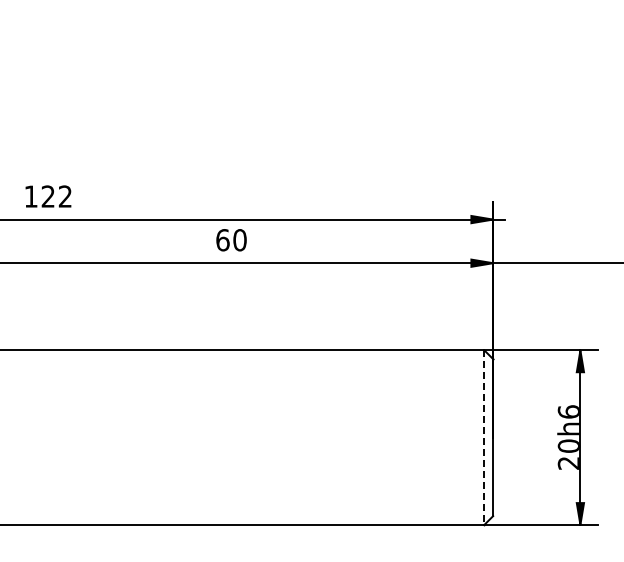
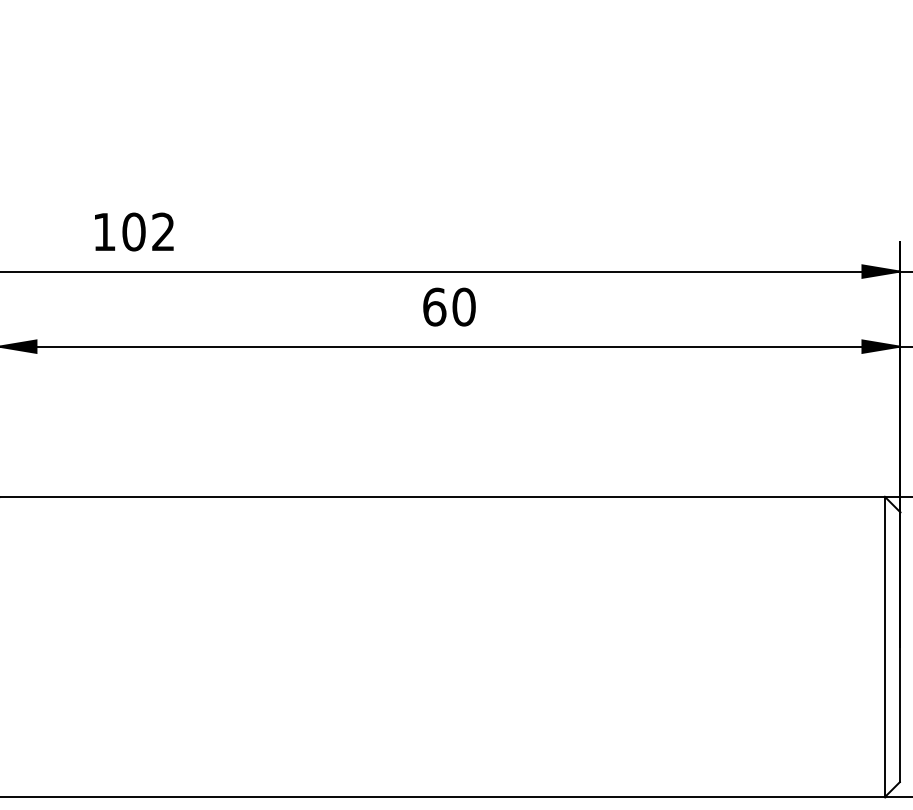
text: (48, 196) -> (134, 231), 122 -> 102
line: (484, 438) -> (885, 648), dashed -> solid

